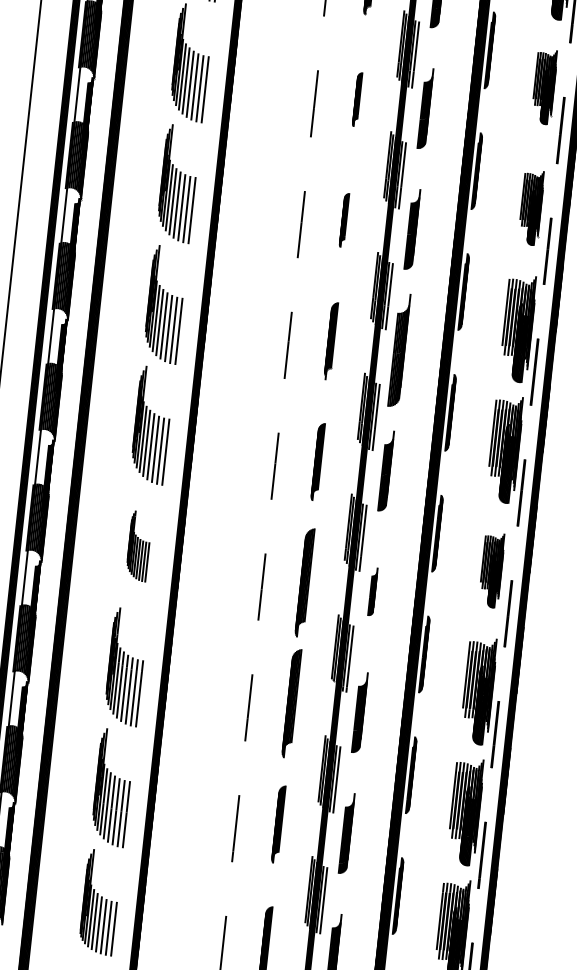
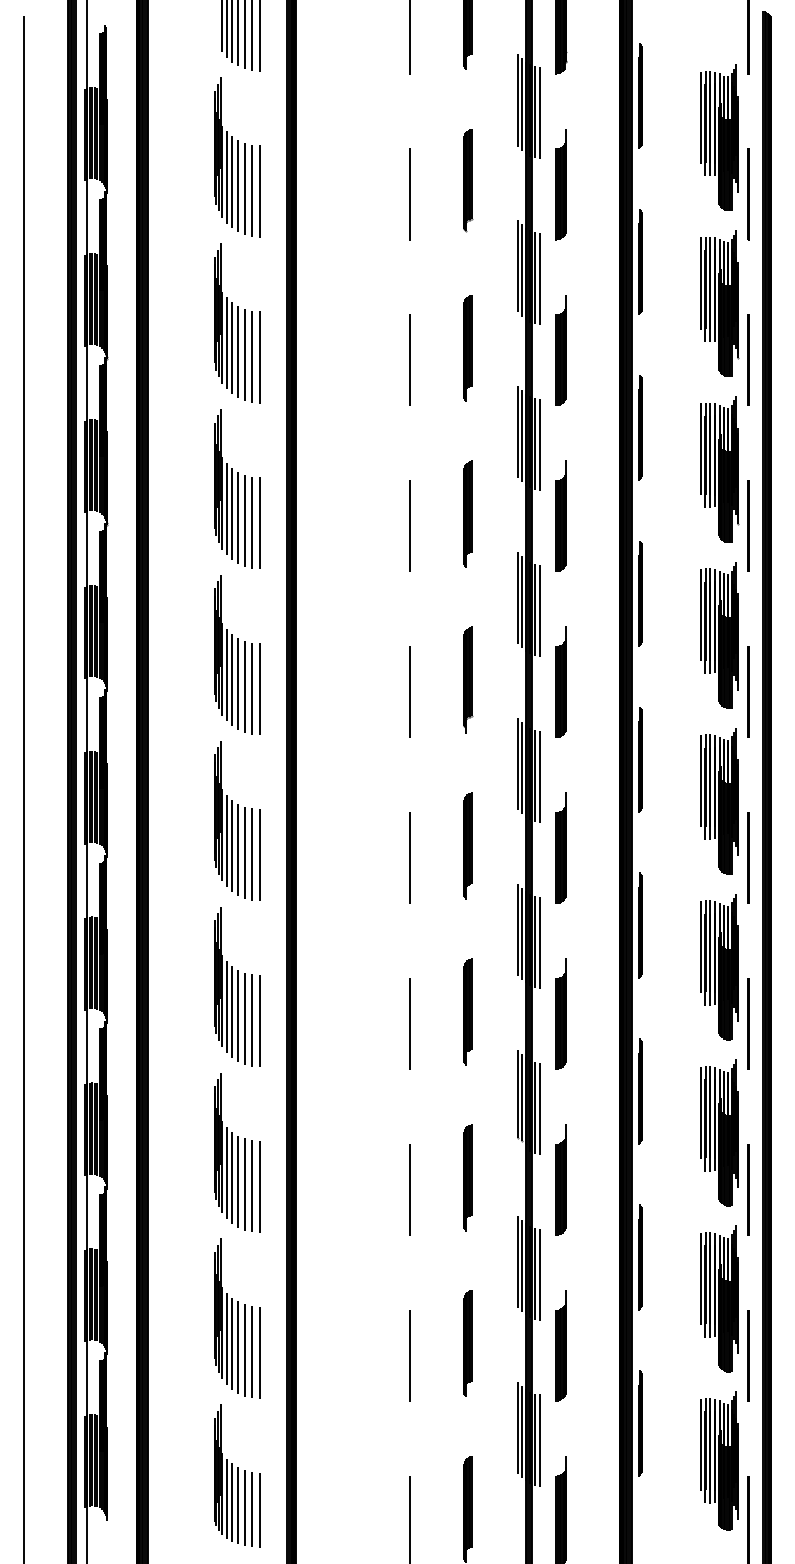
part: (544, 86) -> (719, 303), size x1.43
part: (357, 99) -> (467, 348), size x1.43
part: (531, 207) -> (719, 469), size x1.43
part: (344, 219) -> (467, 513), size x1.43
part: (398, 349) -> (560, 681), size x0.71
part: (139, 546) -> (237, 986), size x1.67
part: (491, 570) -> (719, 967), size x1.43
part: (304, 582) -> (467, 1011), size x0.71
part: (372, 591) -> (560, 1013), size x1.67
part: (291, 703) -> (467, 1177), size x0.71

